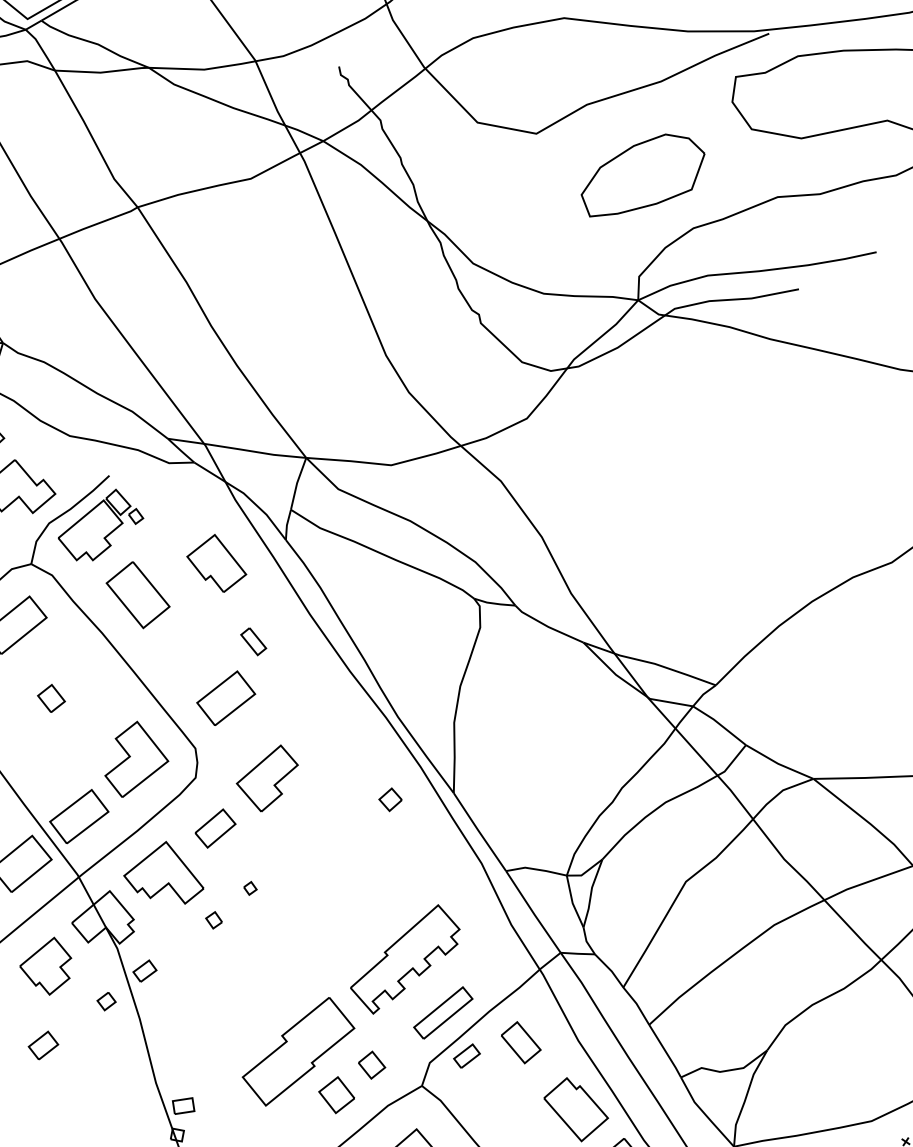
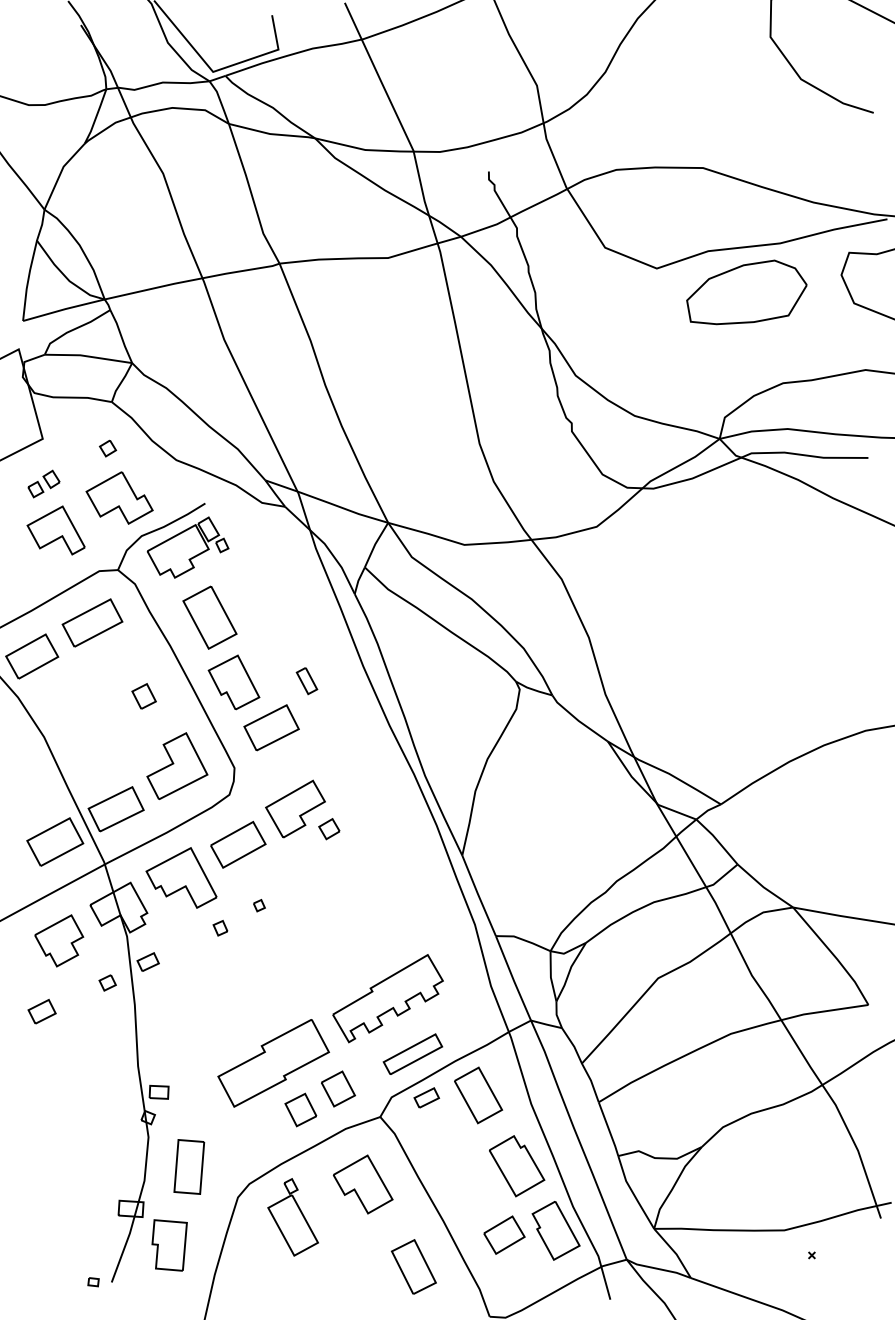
part: (642, 174) -> (746, 292), moved
part: (215, 564) -> (233, 682), moved
part: (50, 698) -> (143, 696), moved
part: (390, 800) -> (329, 829), moved
part: (215, 828) -> (238, 844), size x1.43
part: (520, 1042) -> (478, 1095), size x1.43
part: (371, 1064) -> (338, 1088), size x1.43

